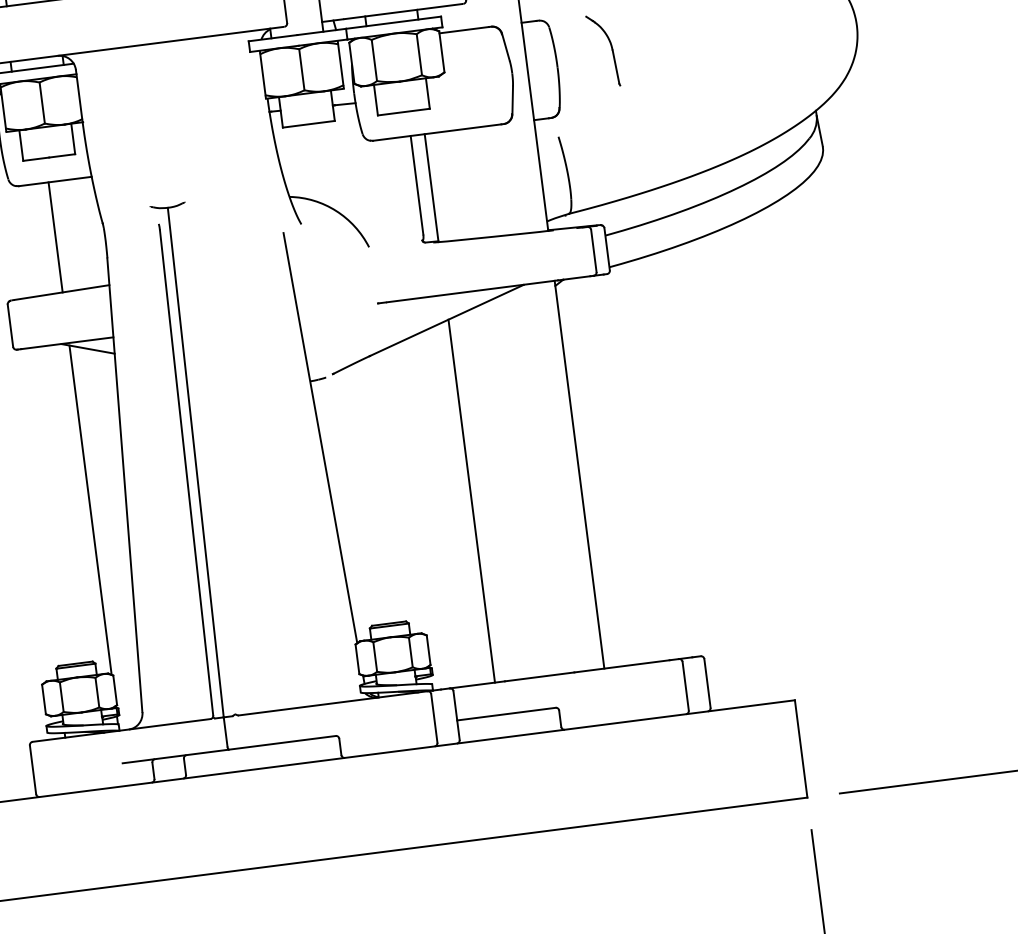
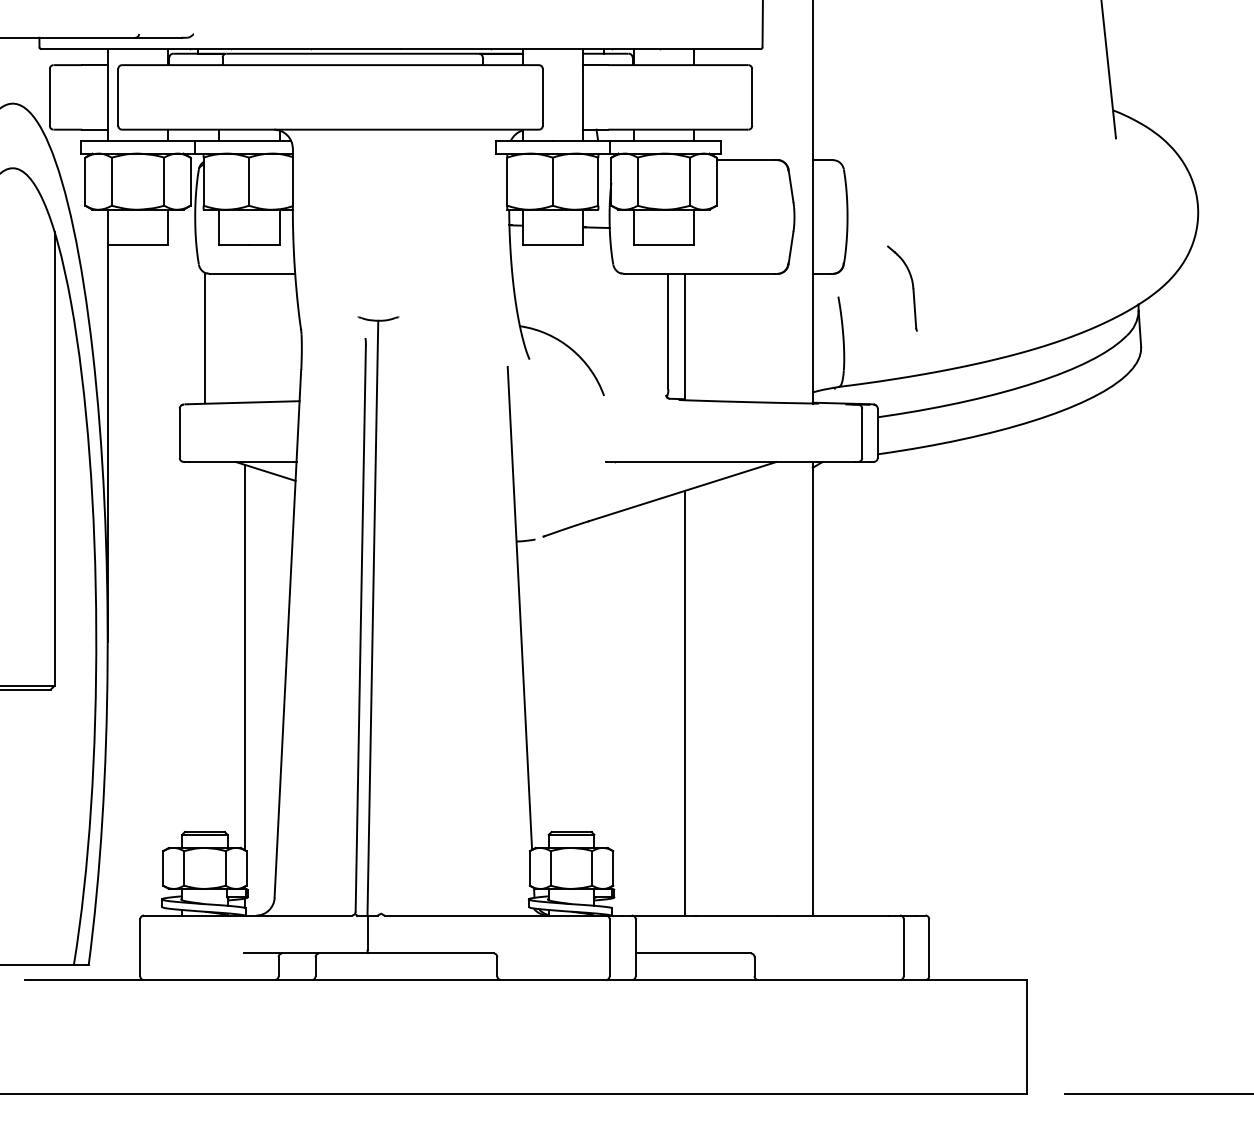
part: (611, 49) -> (912, 288), moved
line: (55, 236) -> (204, 337), moved

